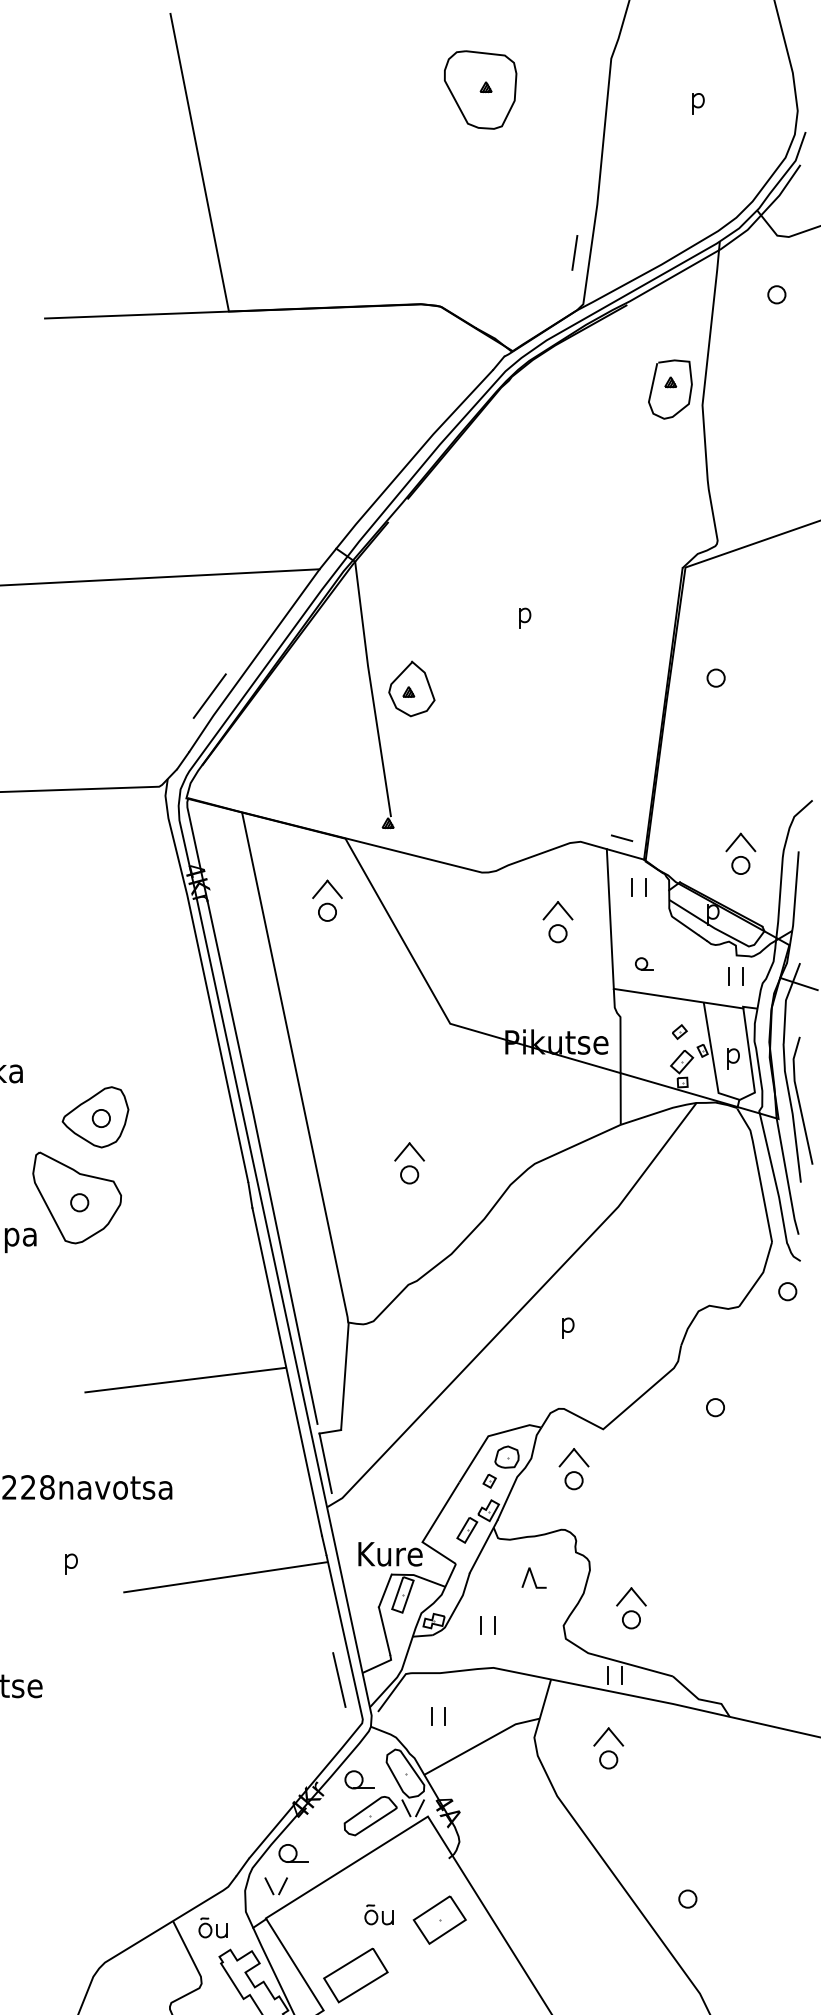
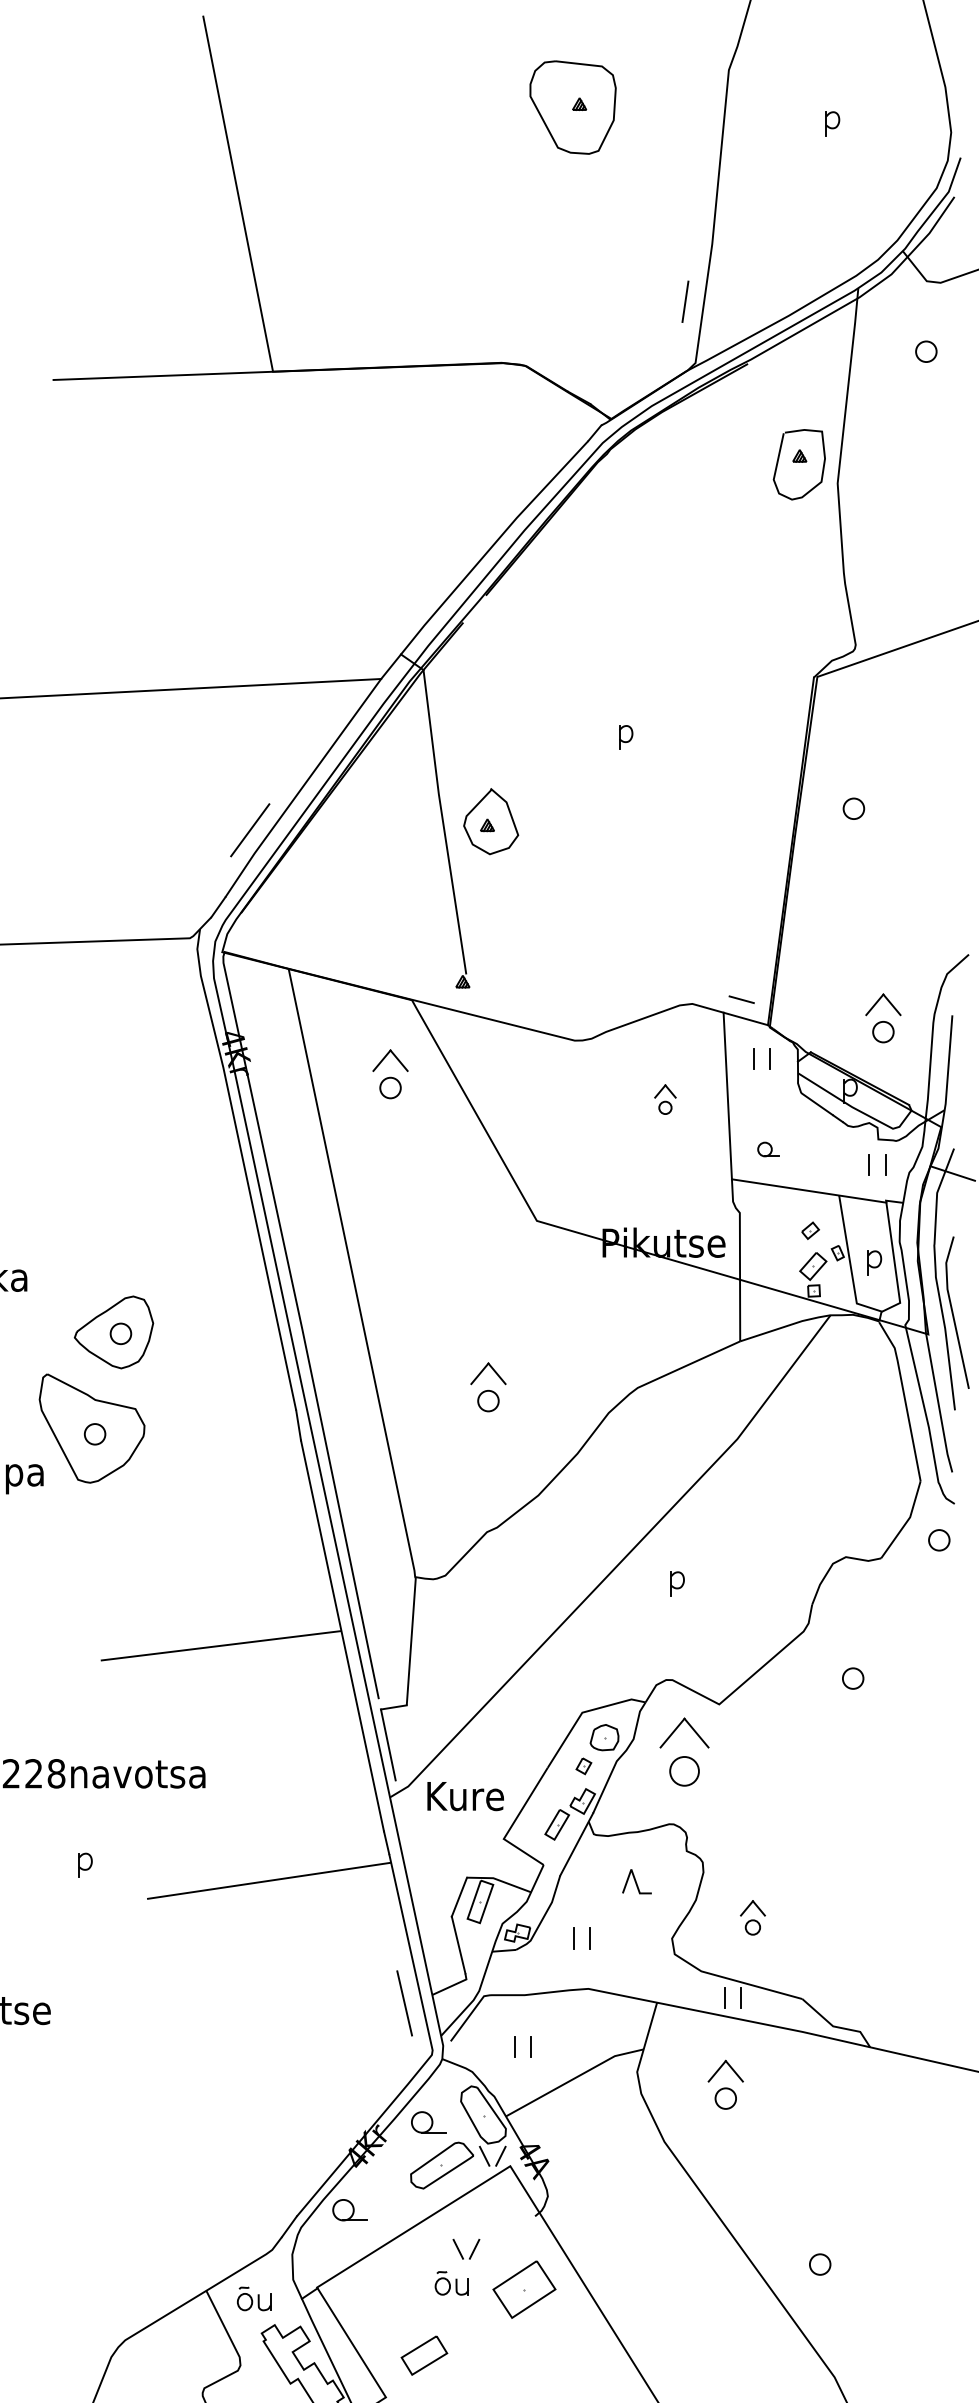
part: (558, 921) -> (665, 1099), size x0.6
part: (574, 1468) -> (684, 1751), size x1.4
text: (390, 1554) -> (465, 1796), moved
part: (631, 1608) -> (752, 1917), size x0.7
part: (271, 1888) -> (460, 2251), moved
part: (355, 1975) -> (424, 2355), size x0.6

